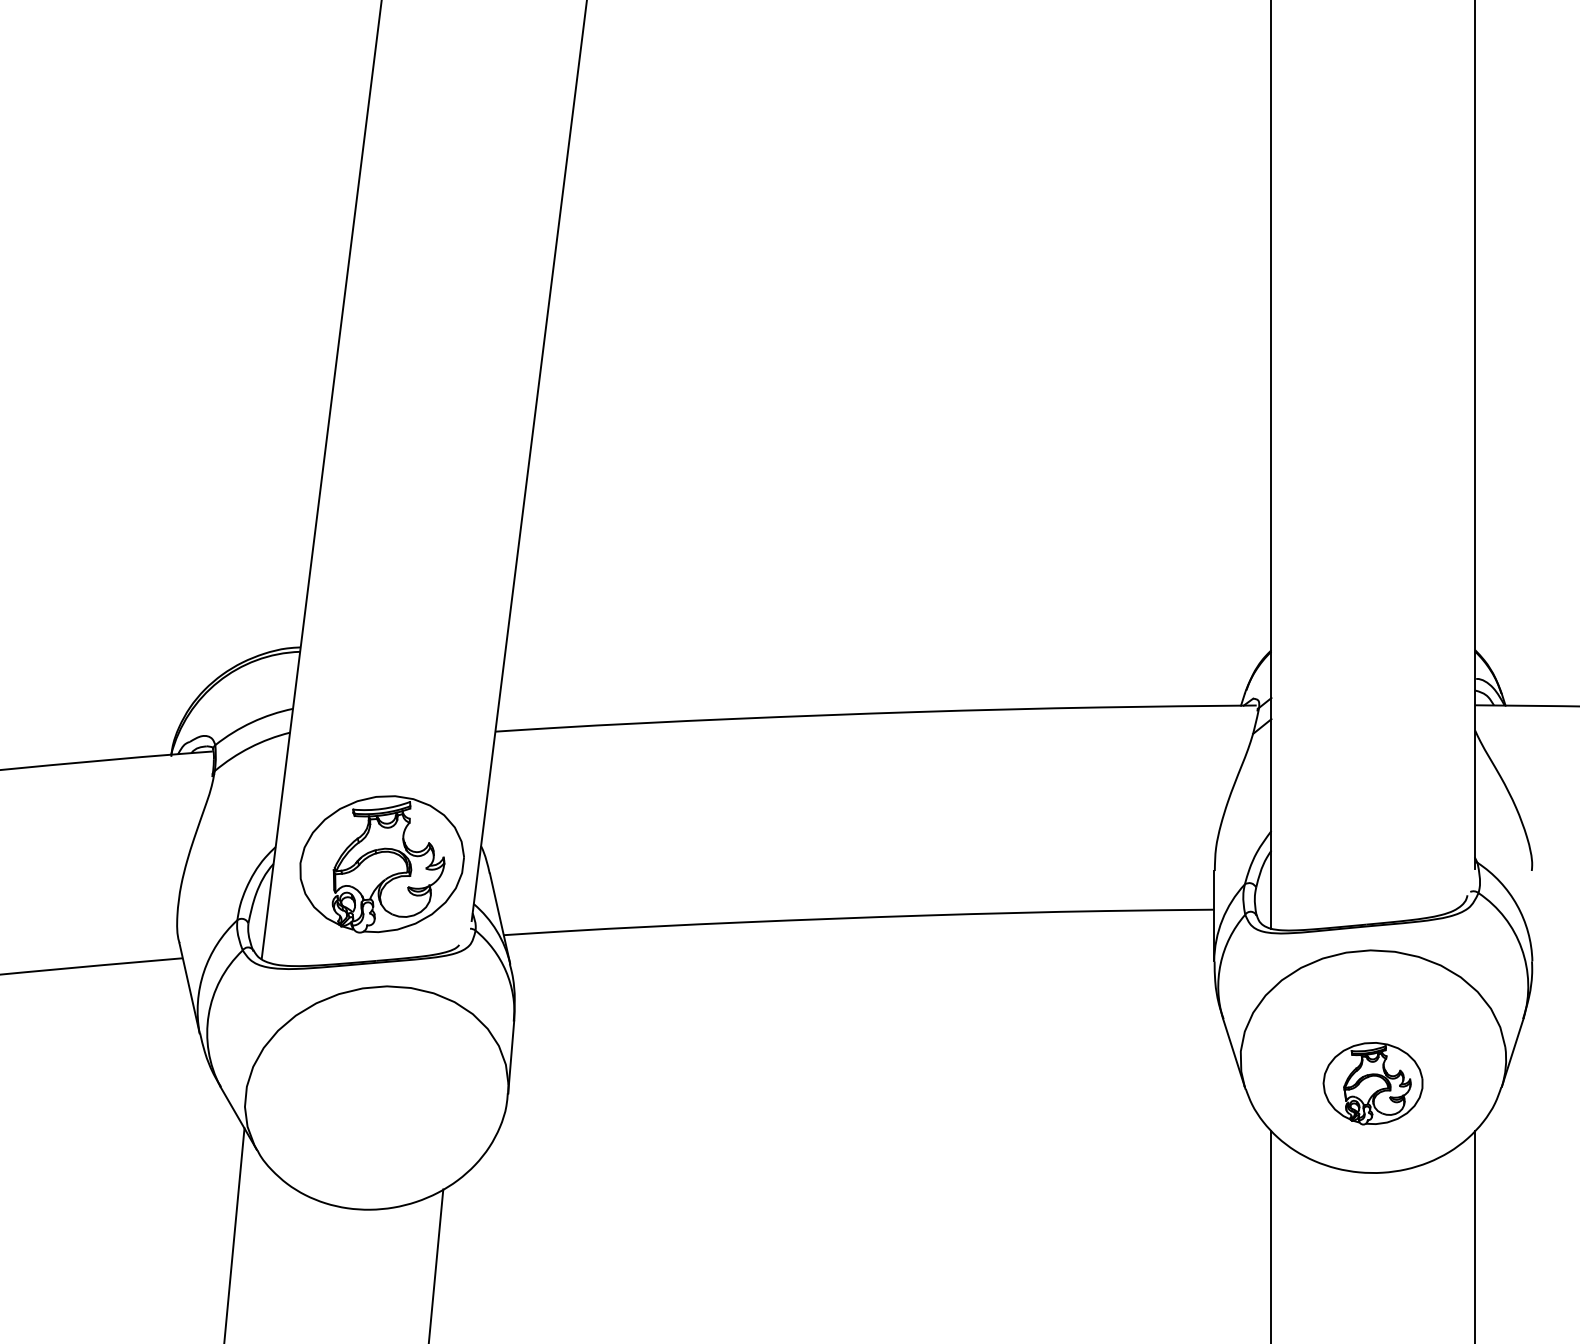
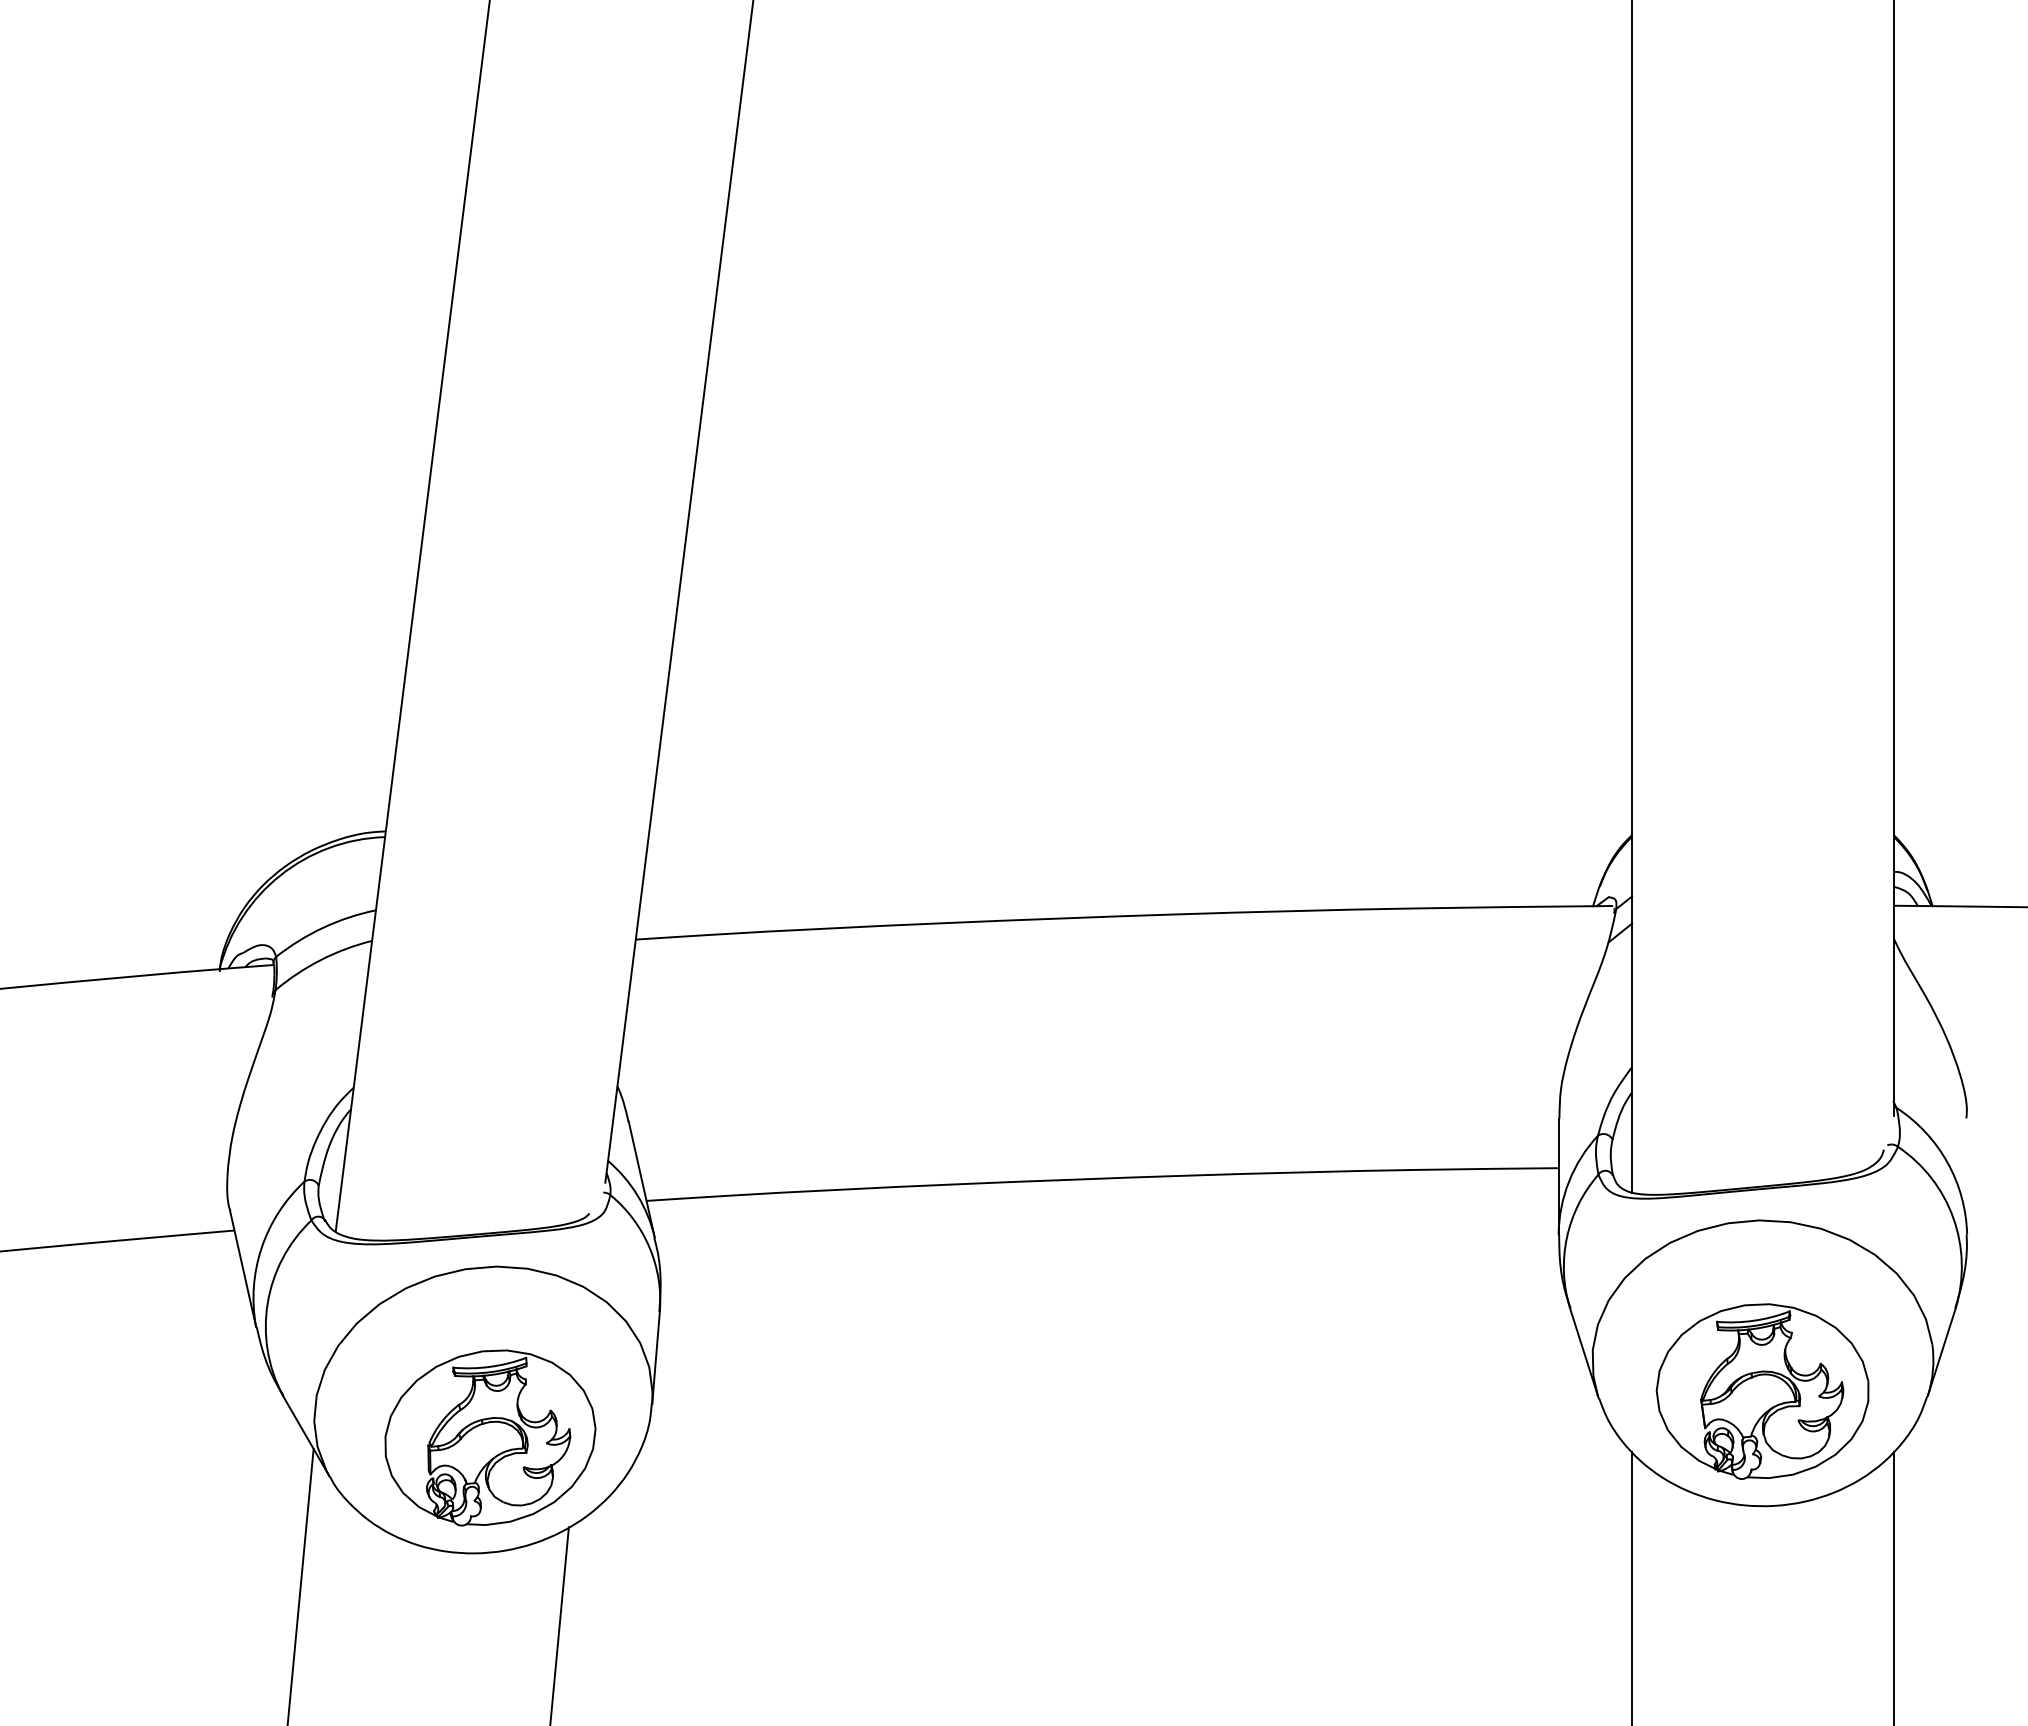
part: (382, 863) -> (490, 1437), moved
part: (1373, 1083) -> (1762, 1391), size x1.67

